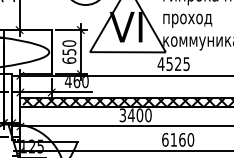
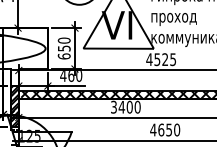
hatch: (15, 114) -> (14, 106), added
text: (174, 139) -> (161, 129), 6160 -> 4650

